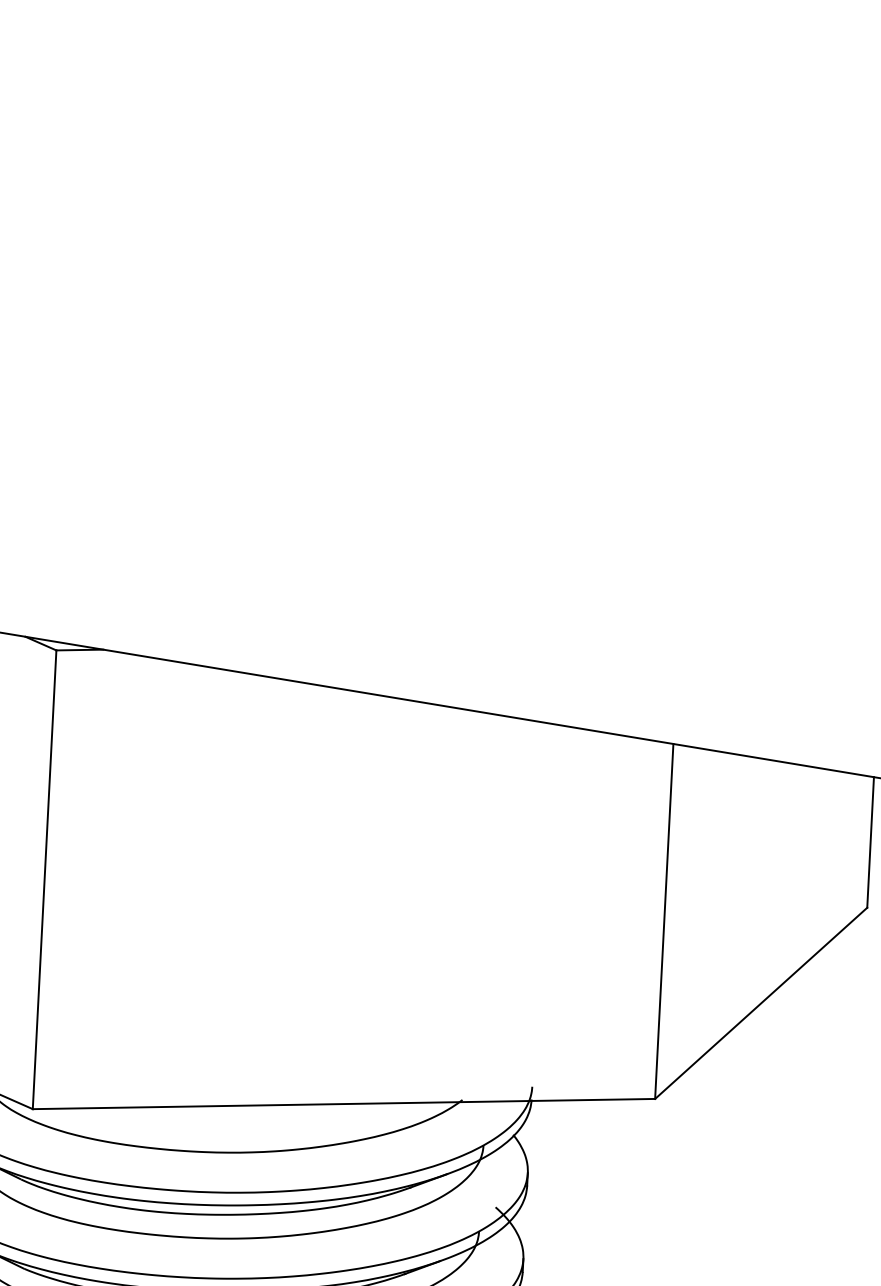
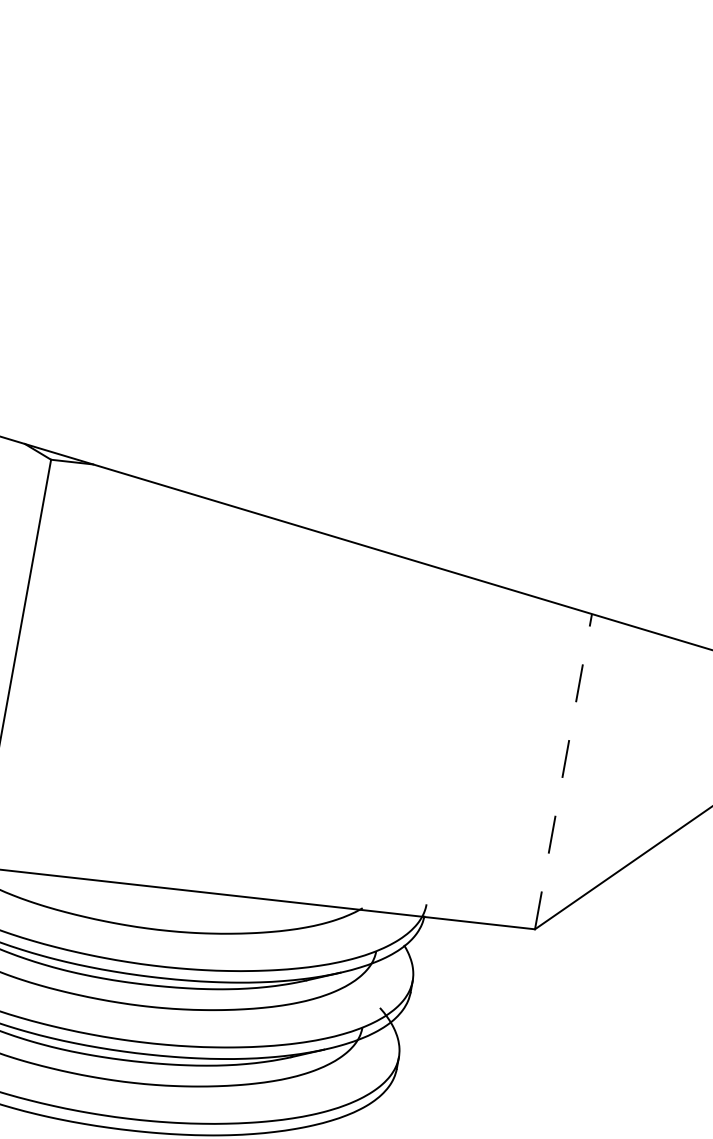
line: (664, 921) -> (563, 771), solid -> dashed

